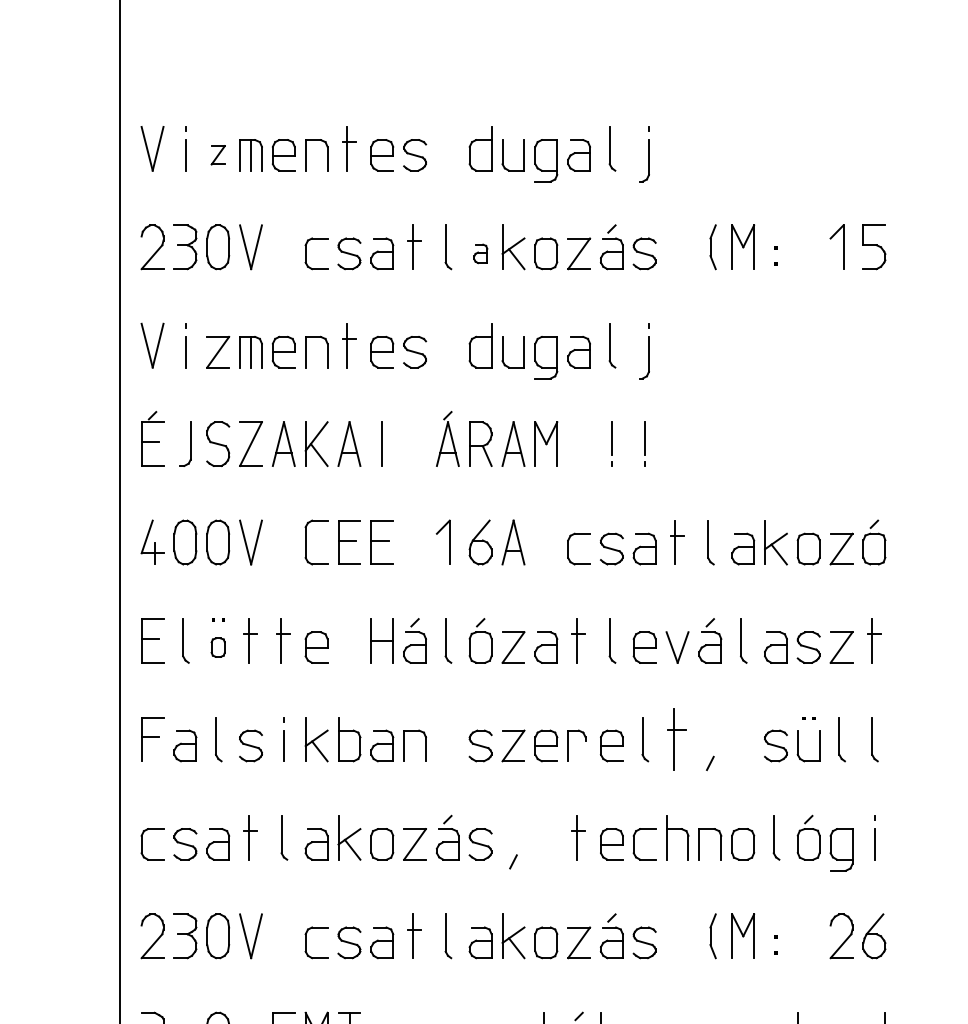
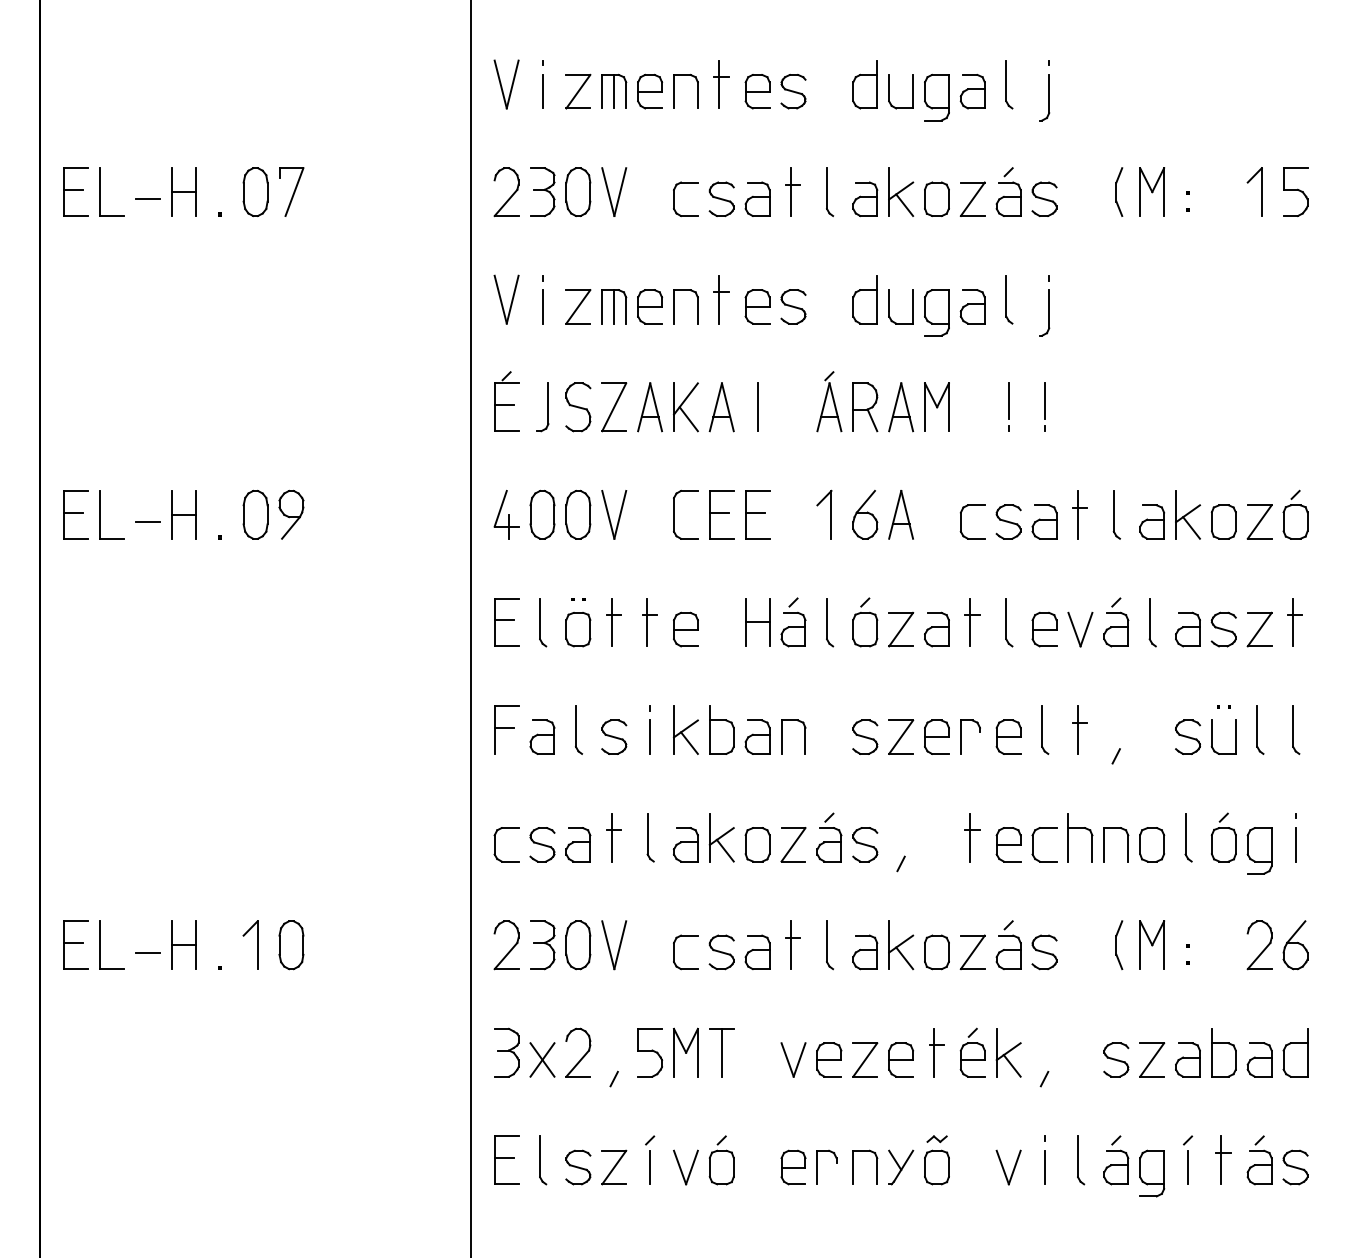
part: (218, 155) -> (578, 91), size x1.67
part: (480, 254) -> (865, 199), size x1.67
part: (218, 647) -> (578, 629), size x1.67
part: (676, 738) -> (1079, 729), size x0.71

